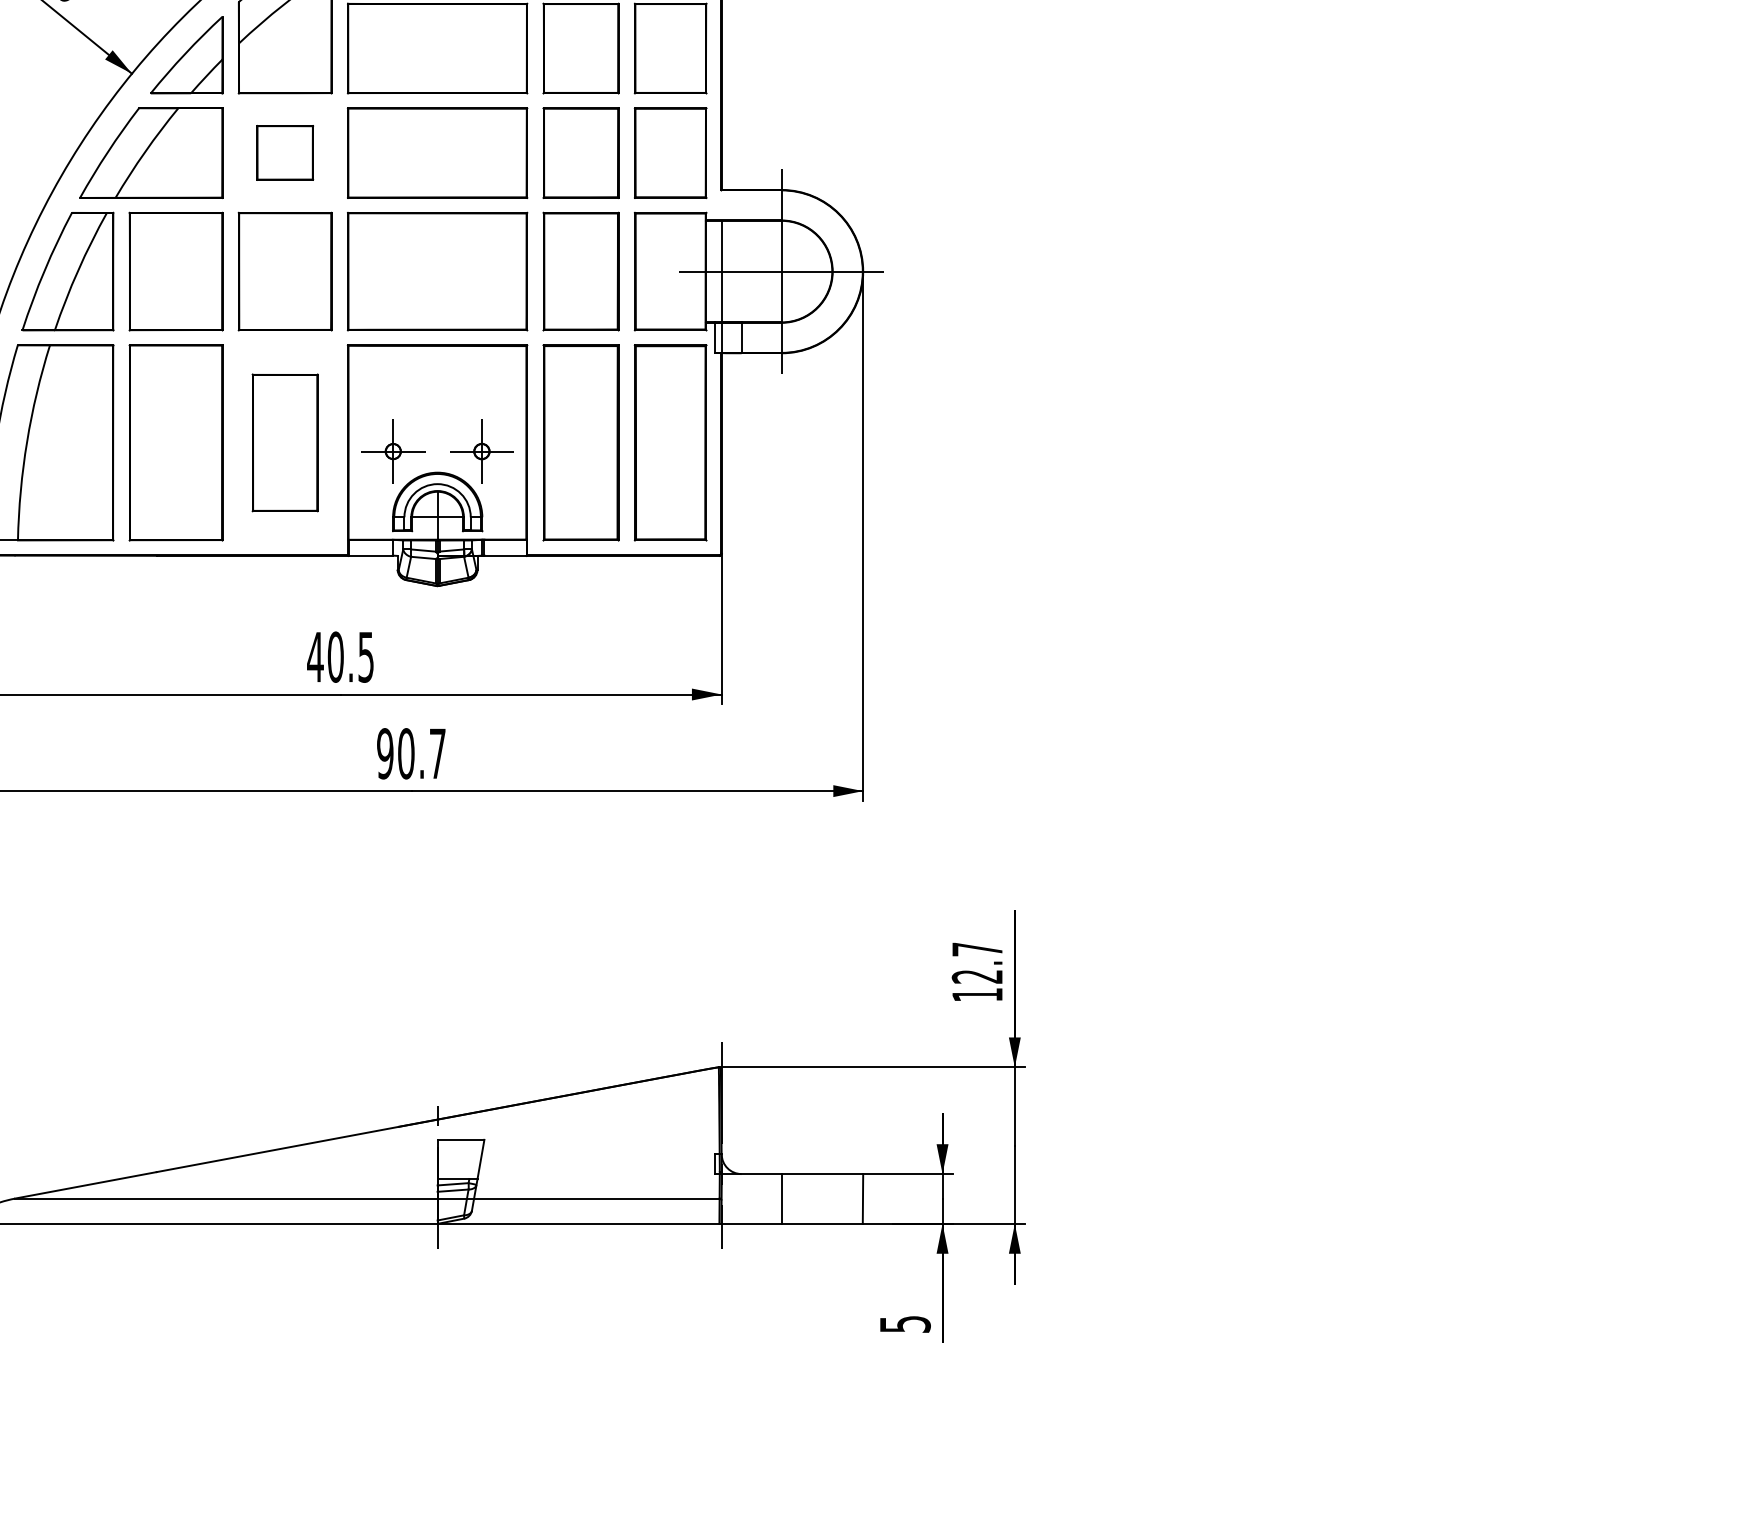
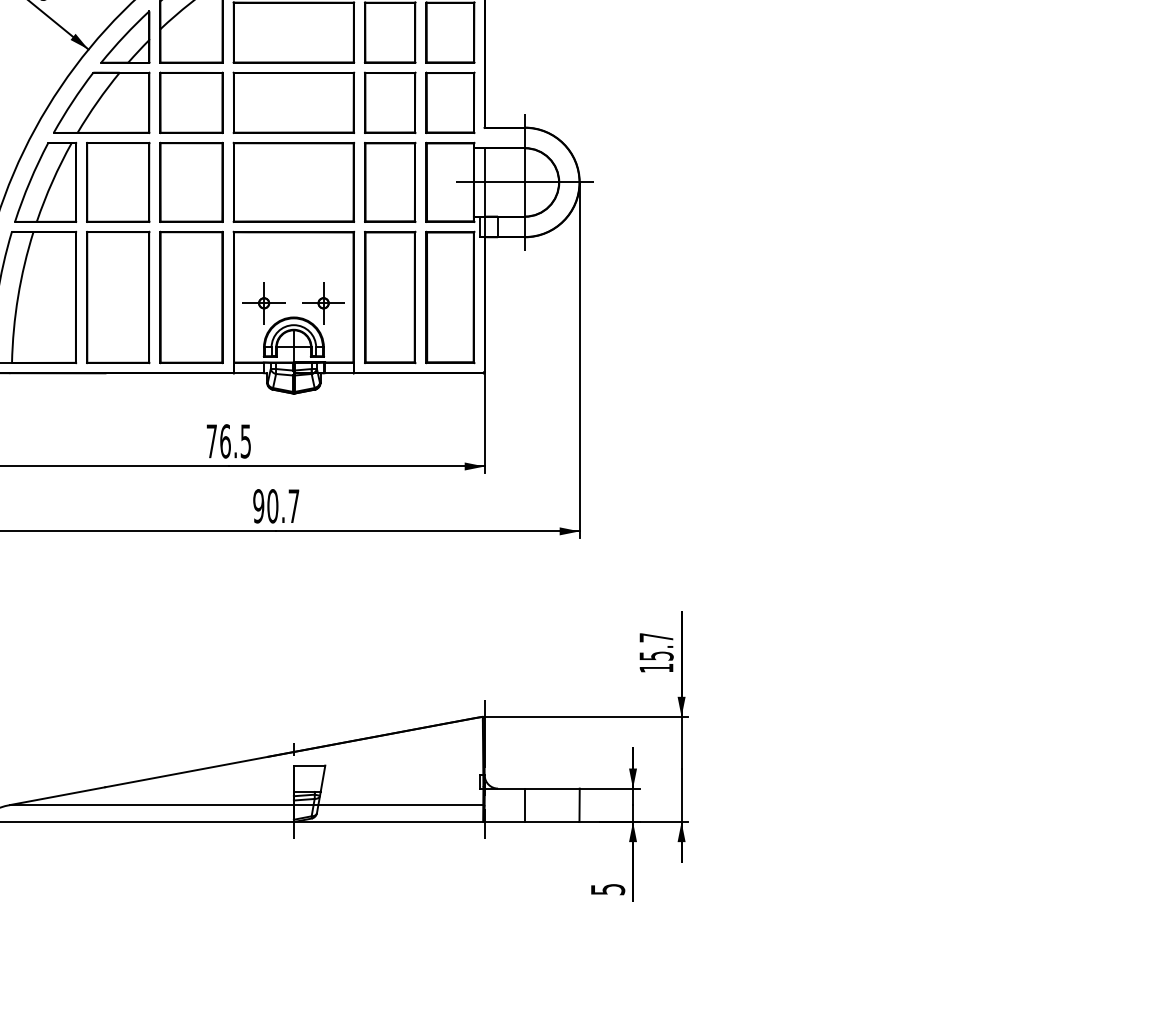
part: (285, 152) -> (191, 102), size x1.67
part: (285, 442) -> (191, 297), size x1.43
text: (325, 657) -> (218, 441), 40.5 -> 76.5
text: (977, 975) -> (656, 655), 12.7 -> 15.7

